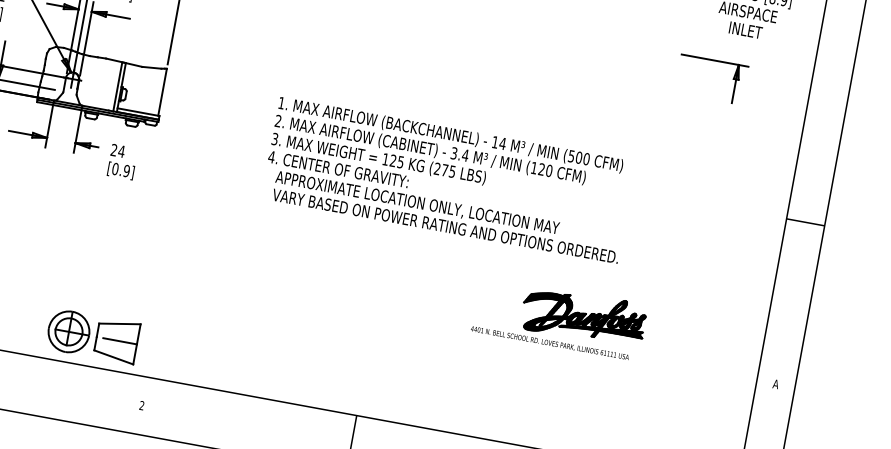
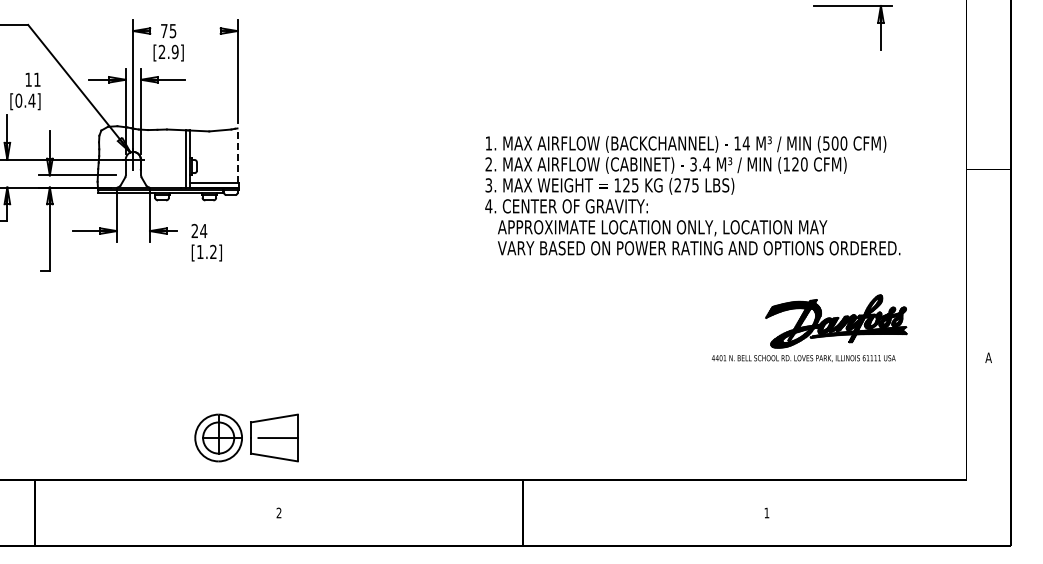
line: (162, 92) -> (237, 155), solid -> dashed
text: (120, 169) -> (206, 251), [0.9] -> [1.2]
text: (448, 179) -> (692, 195), moved
part: (559, 317) -> (809, 327), moved
part: (92, 335) -> (246, 437), moved

